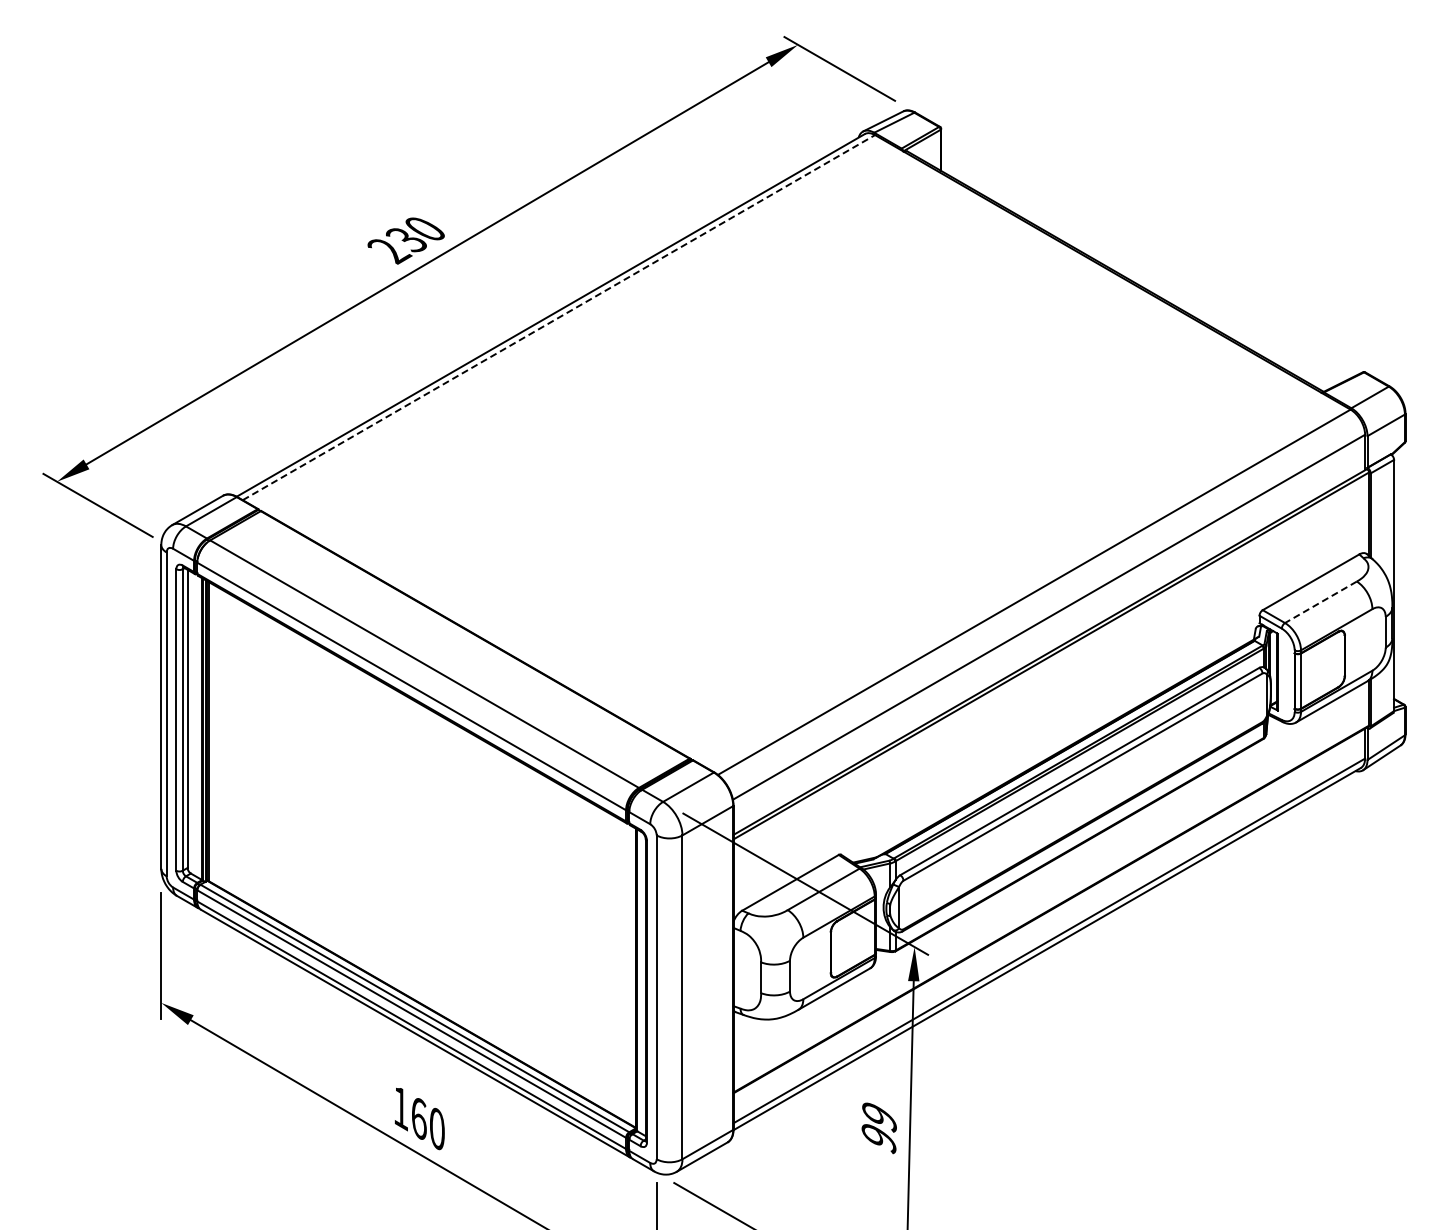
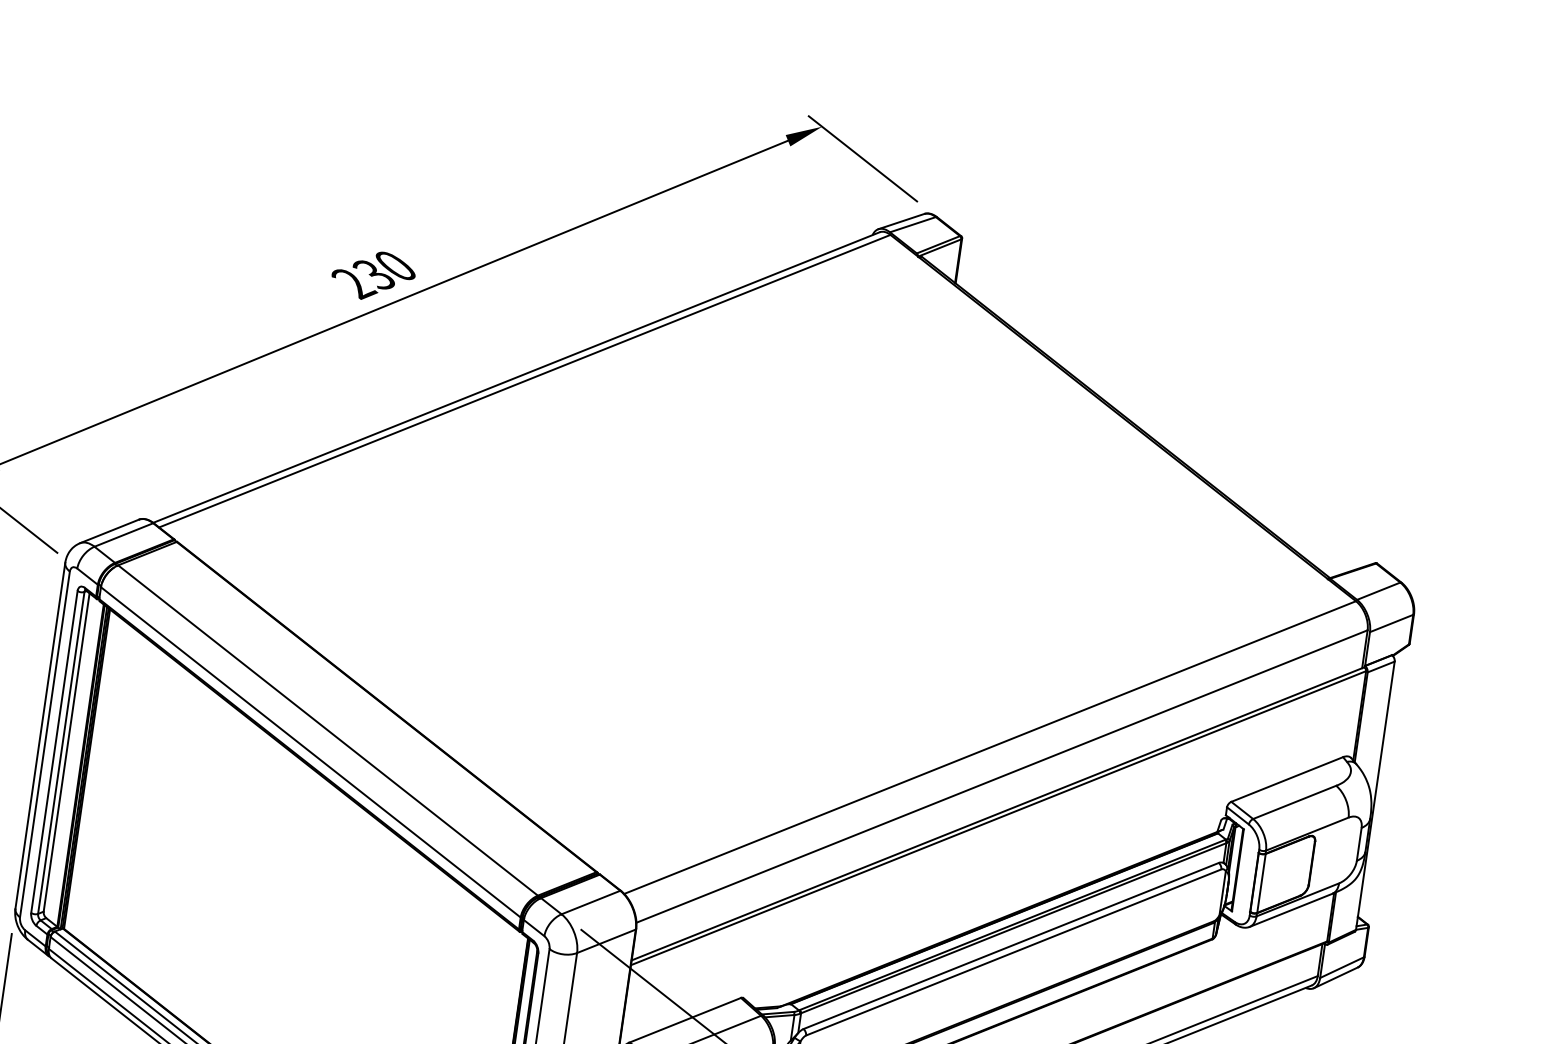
line: (559, 317) -> (525, 381), dashed -> solid
line: (1320, 602) -> (1294, 802), dashed -> solid

